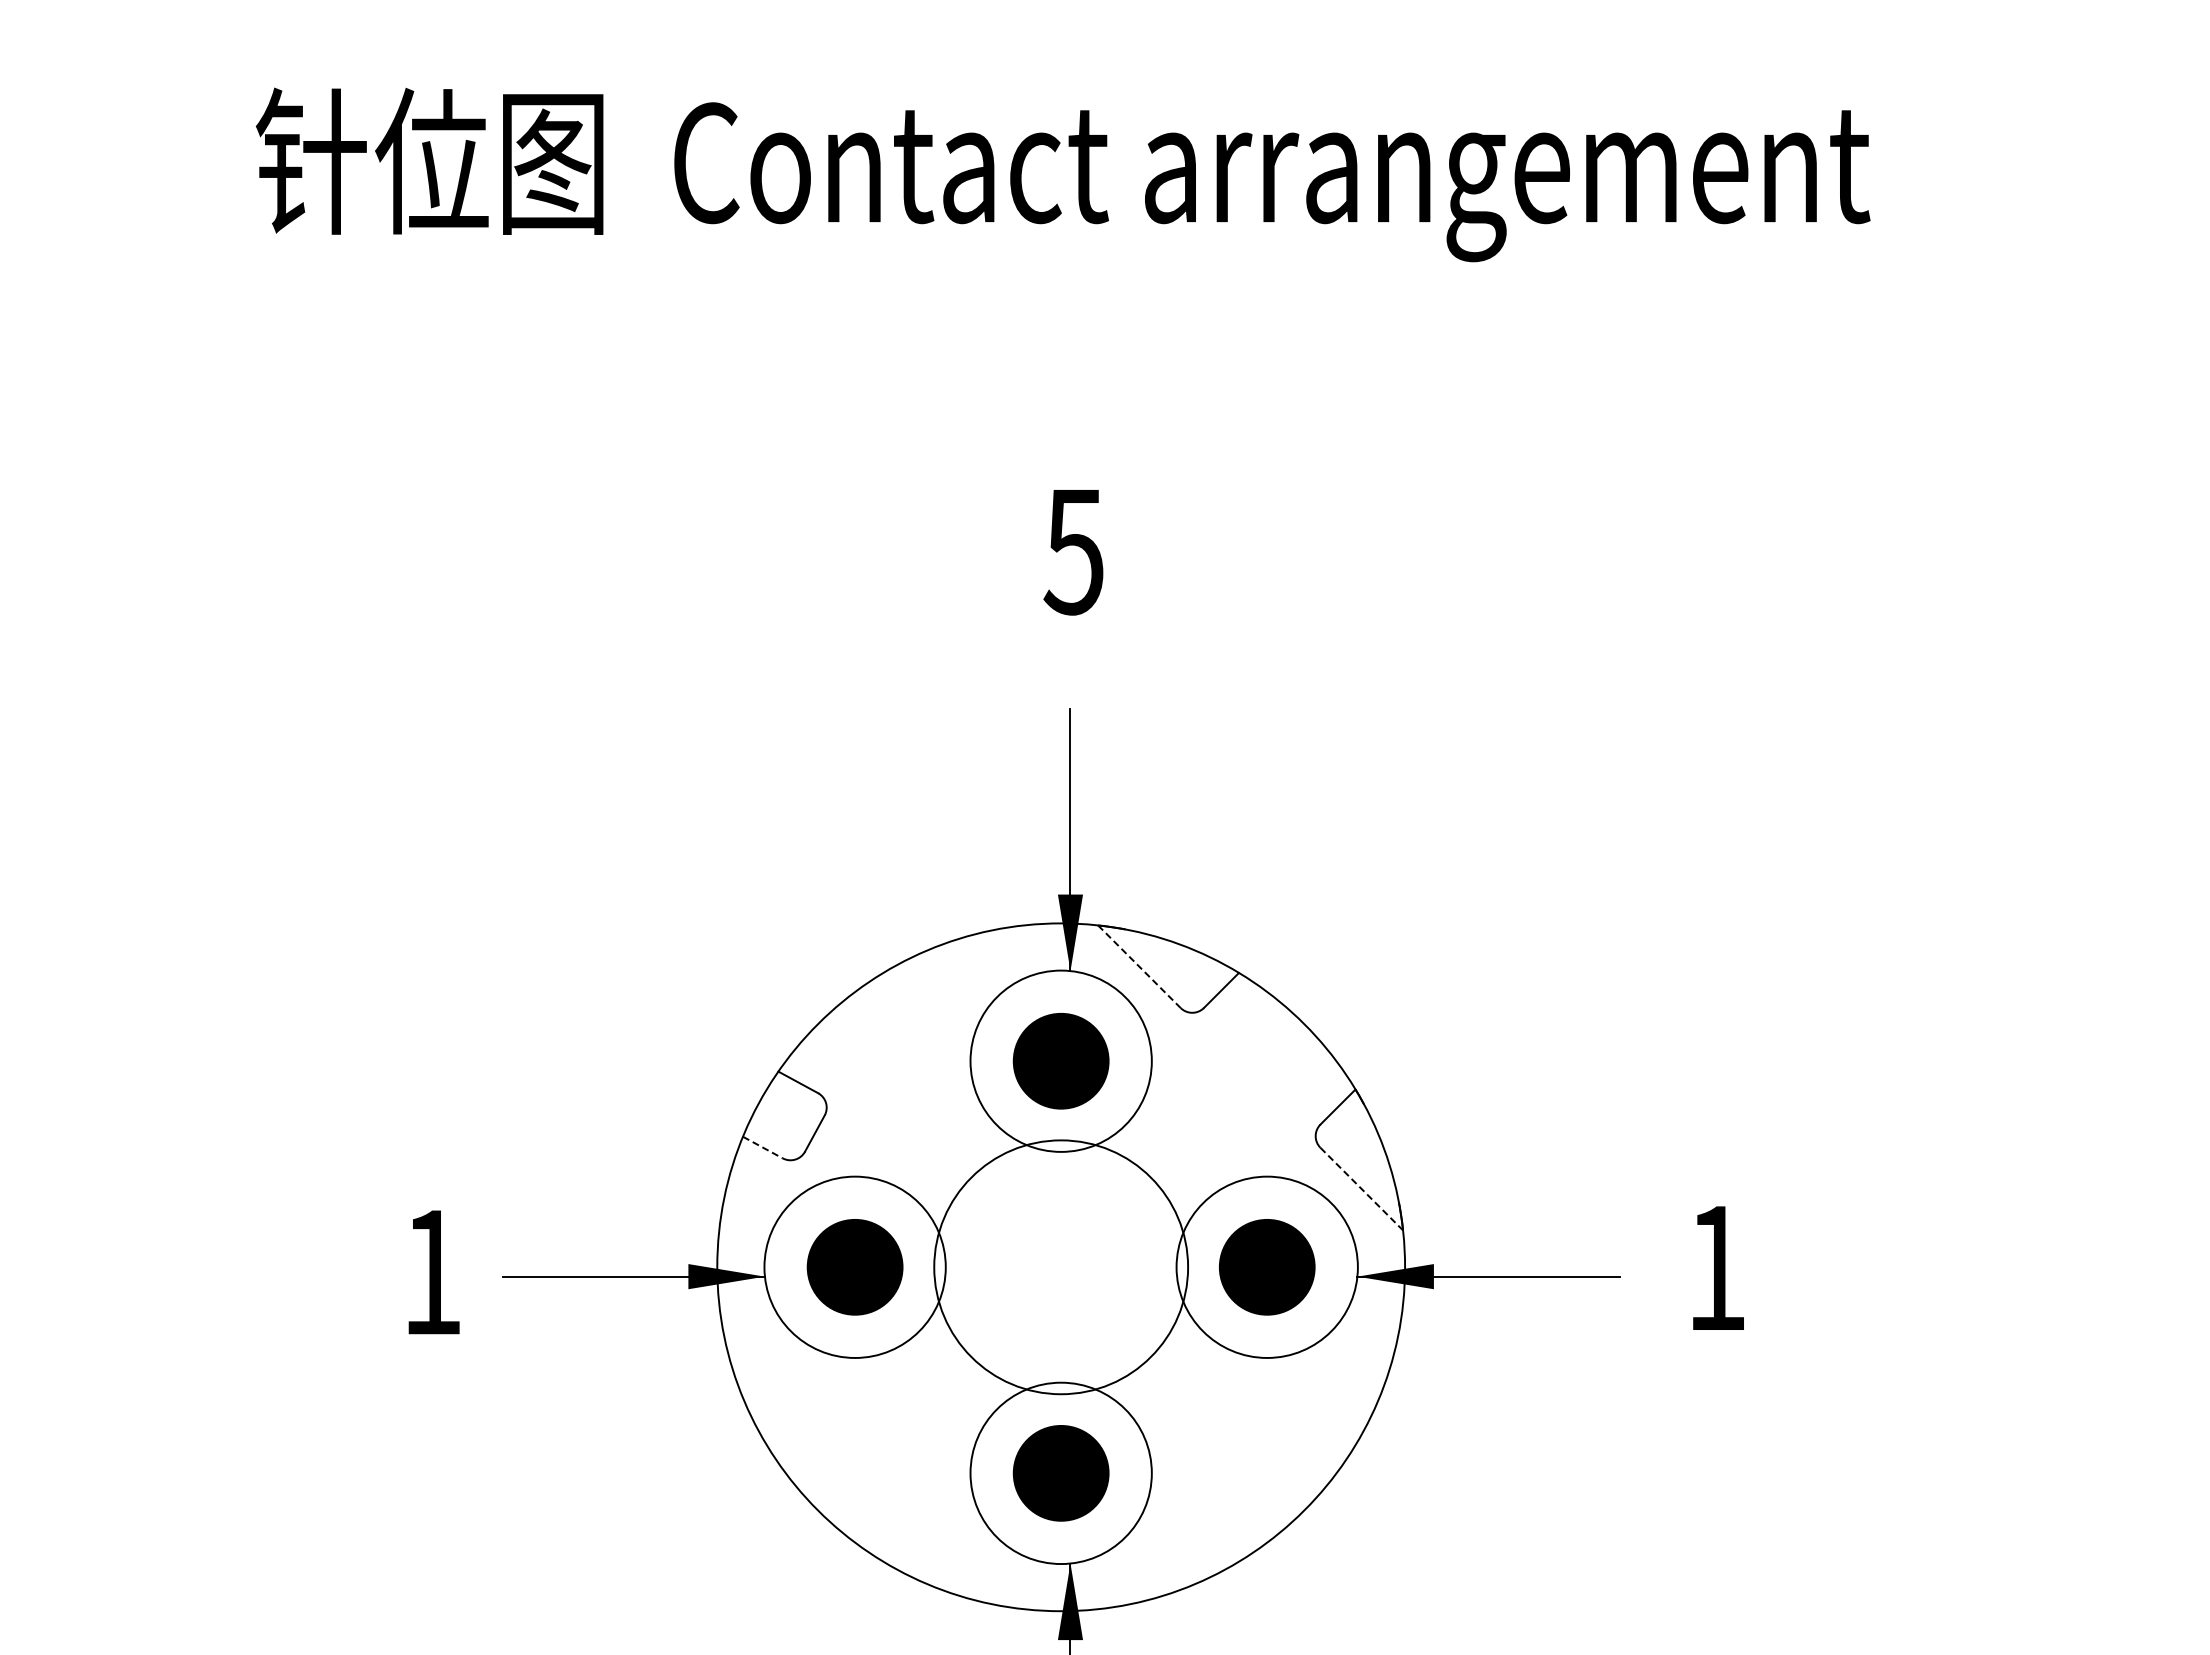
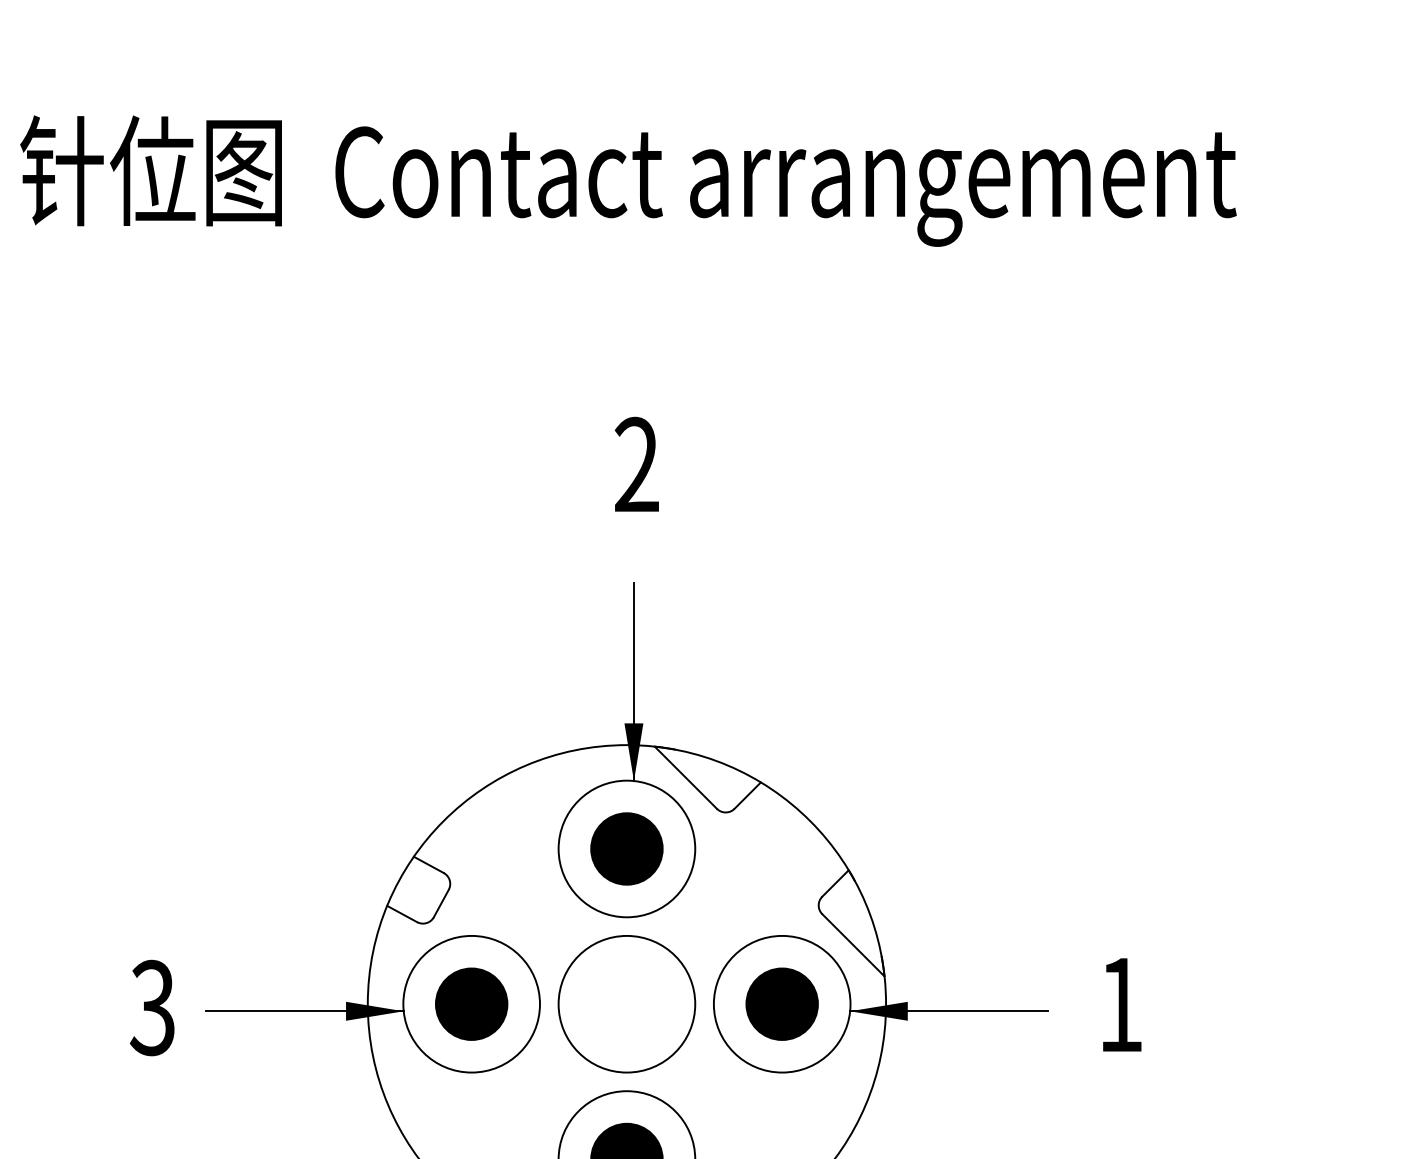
text: (1073, 551) -> (636, 464), 5 -> 2
line: (1139, 967) -> (685, 778), dashed -> solid
line: (762, 1147) -> (401, 913), dashed -> solid
line: (1362, 1189) -> (853, 945), dashed -> solid
circle: (1060, 1266) -> (626, 1003), size x0.71
text: (430, 1272) -> (151, 1008), 1 -> 3

